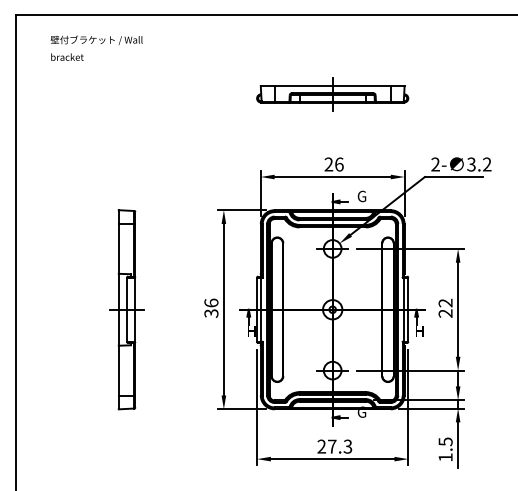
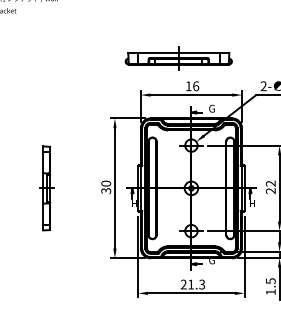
part: (332, 94) -> (178, 58), moved
text: (328, 164) -> (188, 86), 26 -> 16
text: (211, 302) -> (106, 183), 36 -> 30
part: (126, 309) -> (46, 188), size x0.6
text: (332, 446) -> (191, 284), 27.3 -> 21.3

